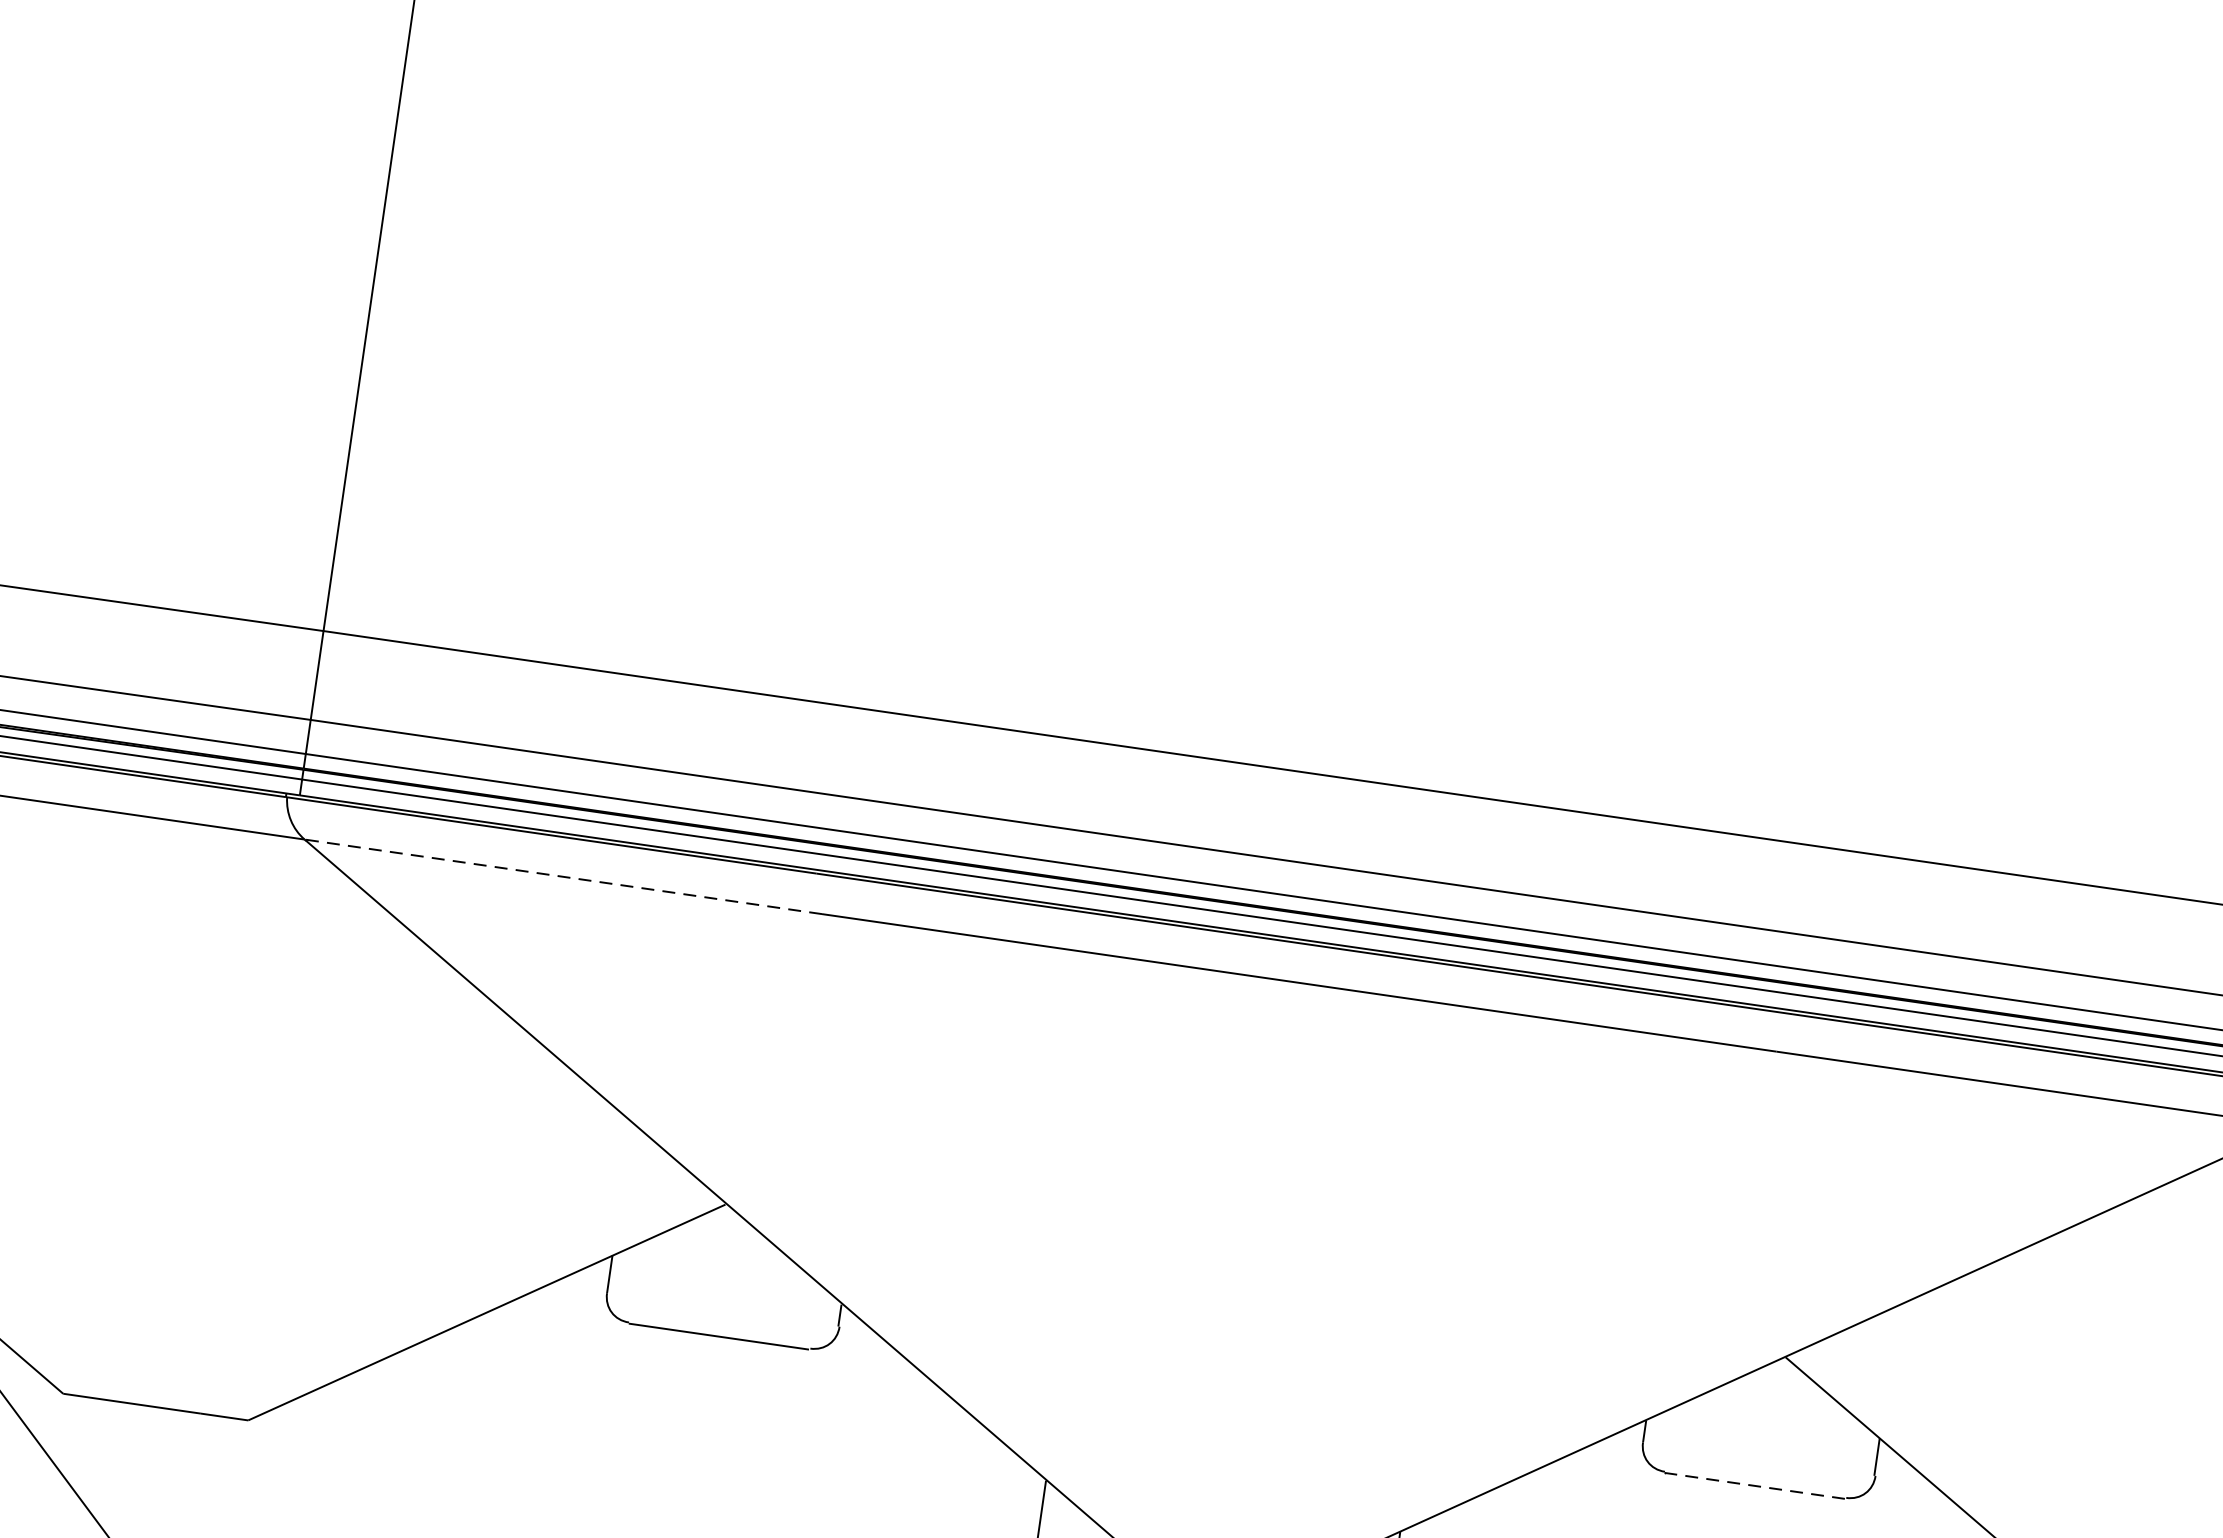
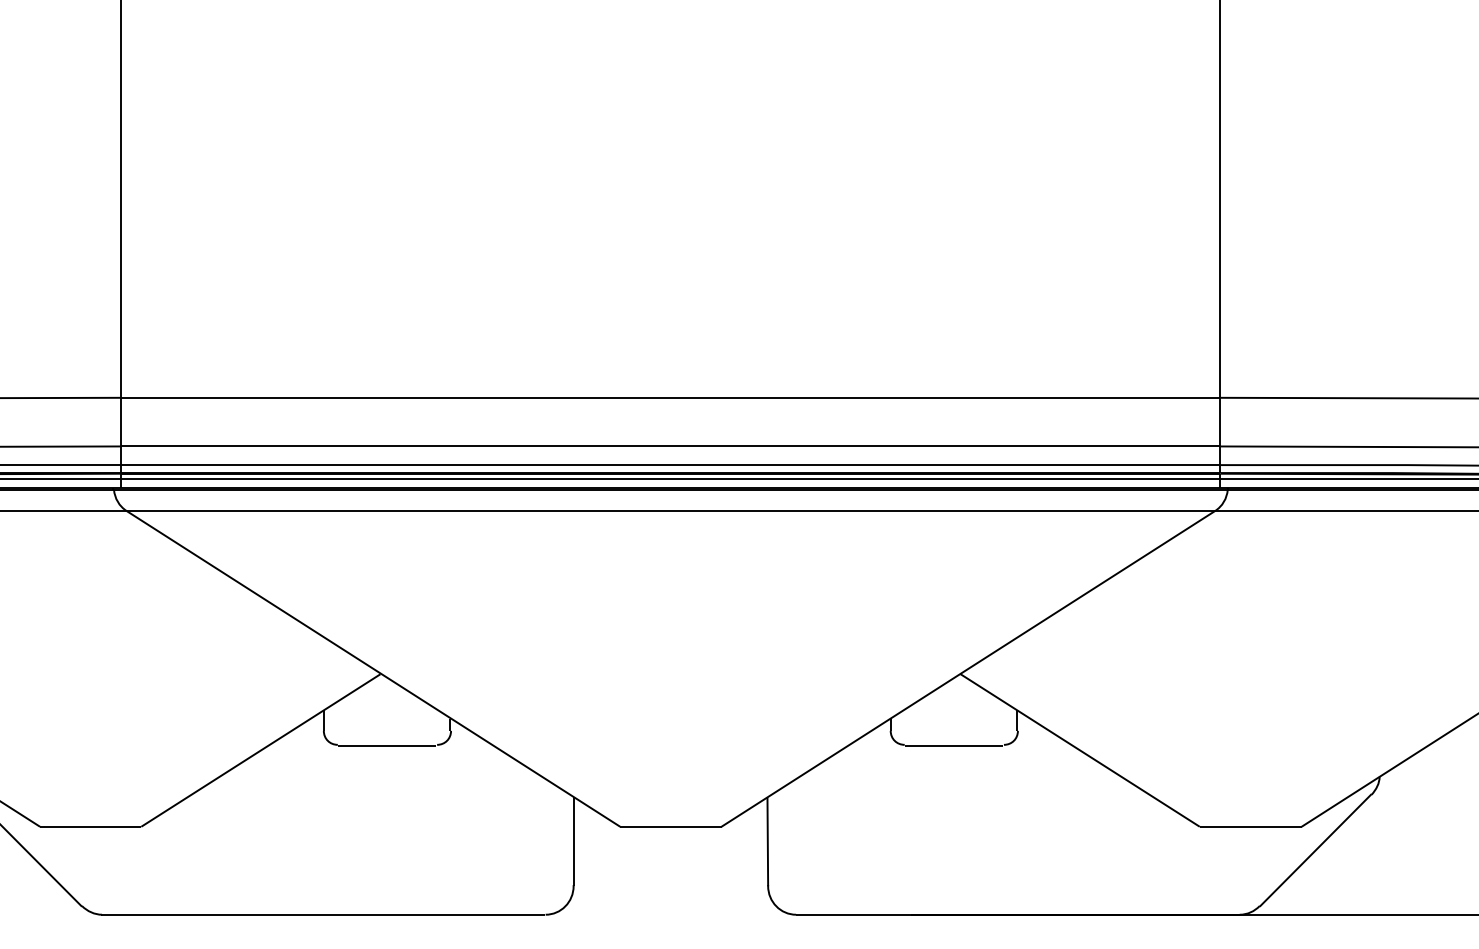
line: (561, 877) -> (267, 511), dashed -> solid
line: (1753, 1485) -> (953, 745), dashed -> solid

